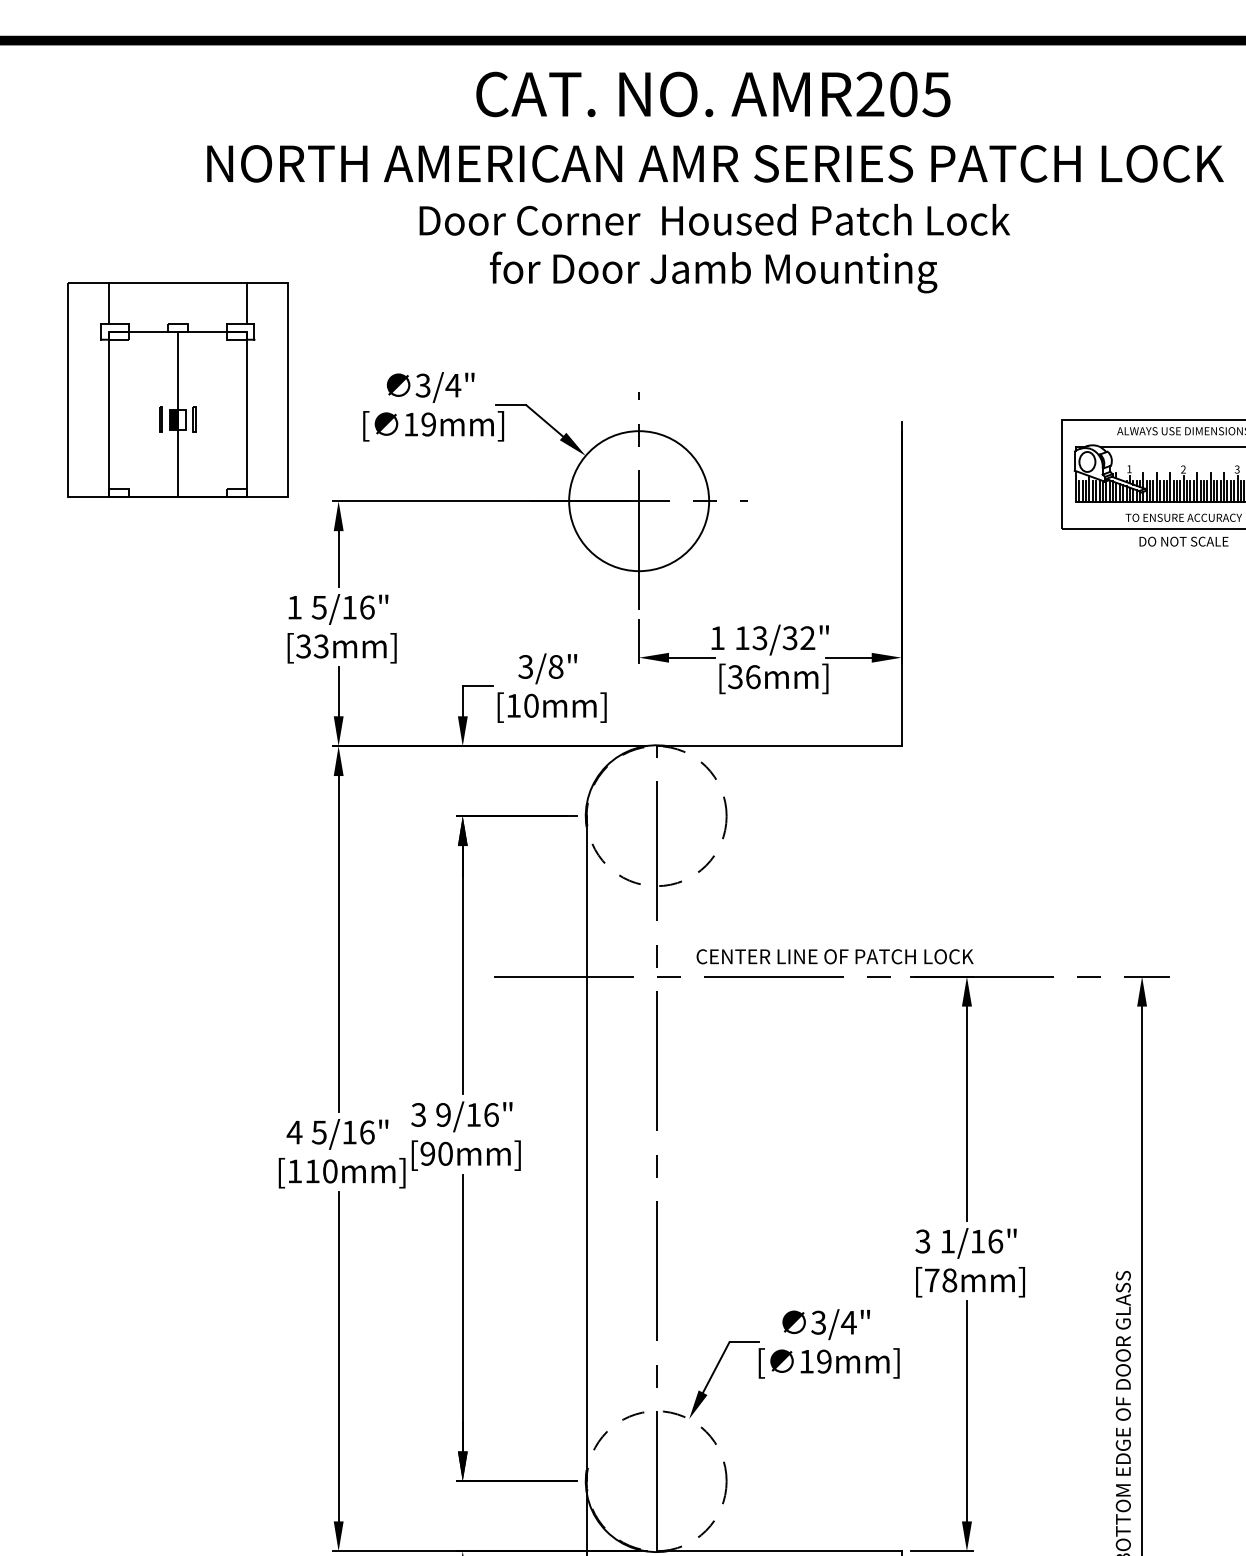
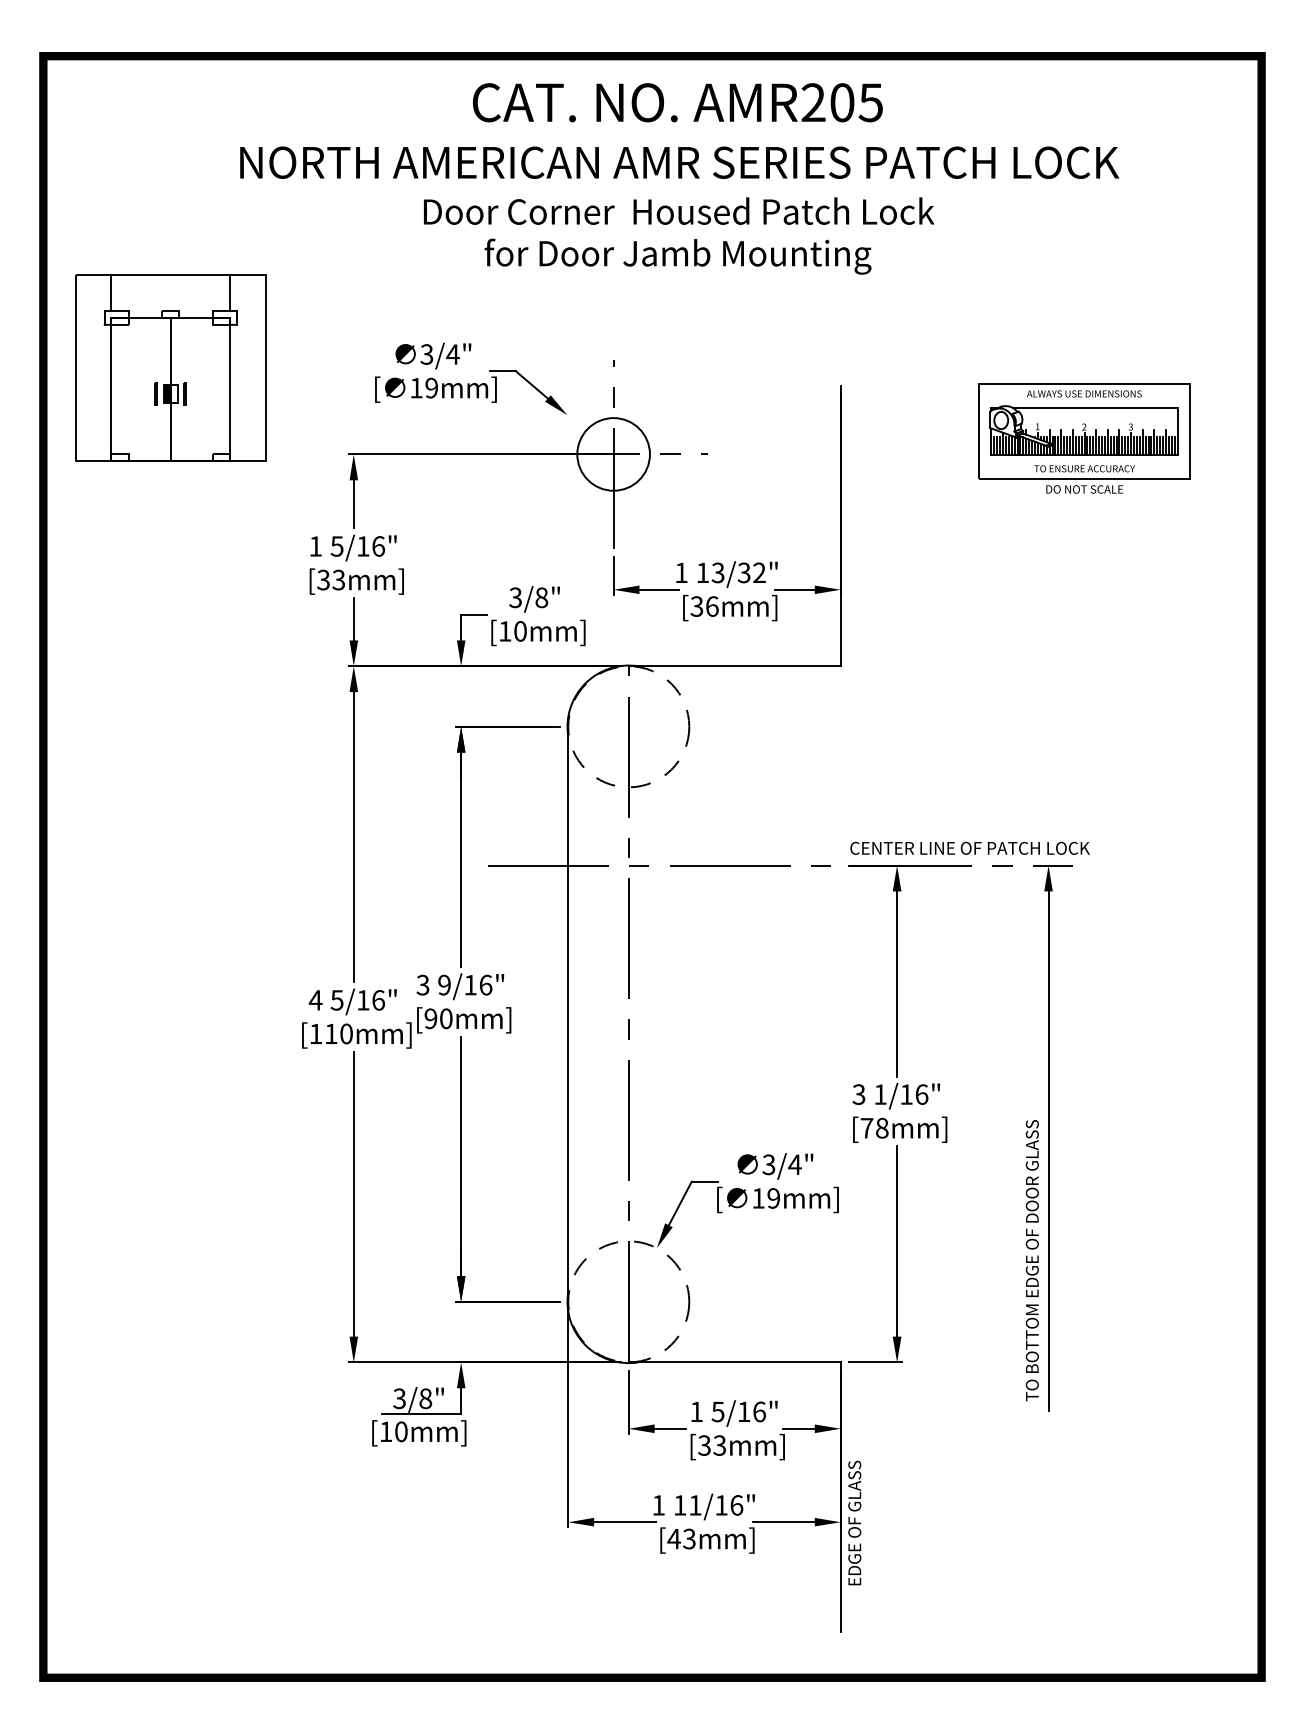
part: (177, 389) -> (170, 367), moved
circle: (638, 500) -> (613, 453), size x0.6
text: (834, 955) -> (969, 847), moved

